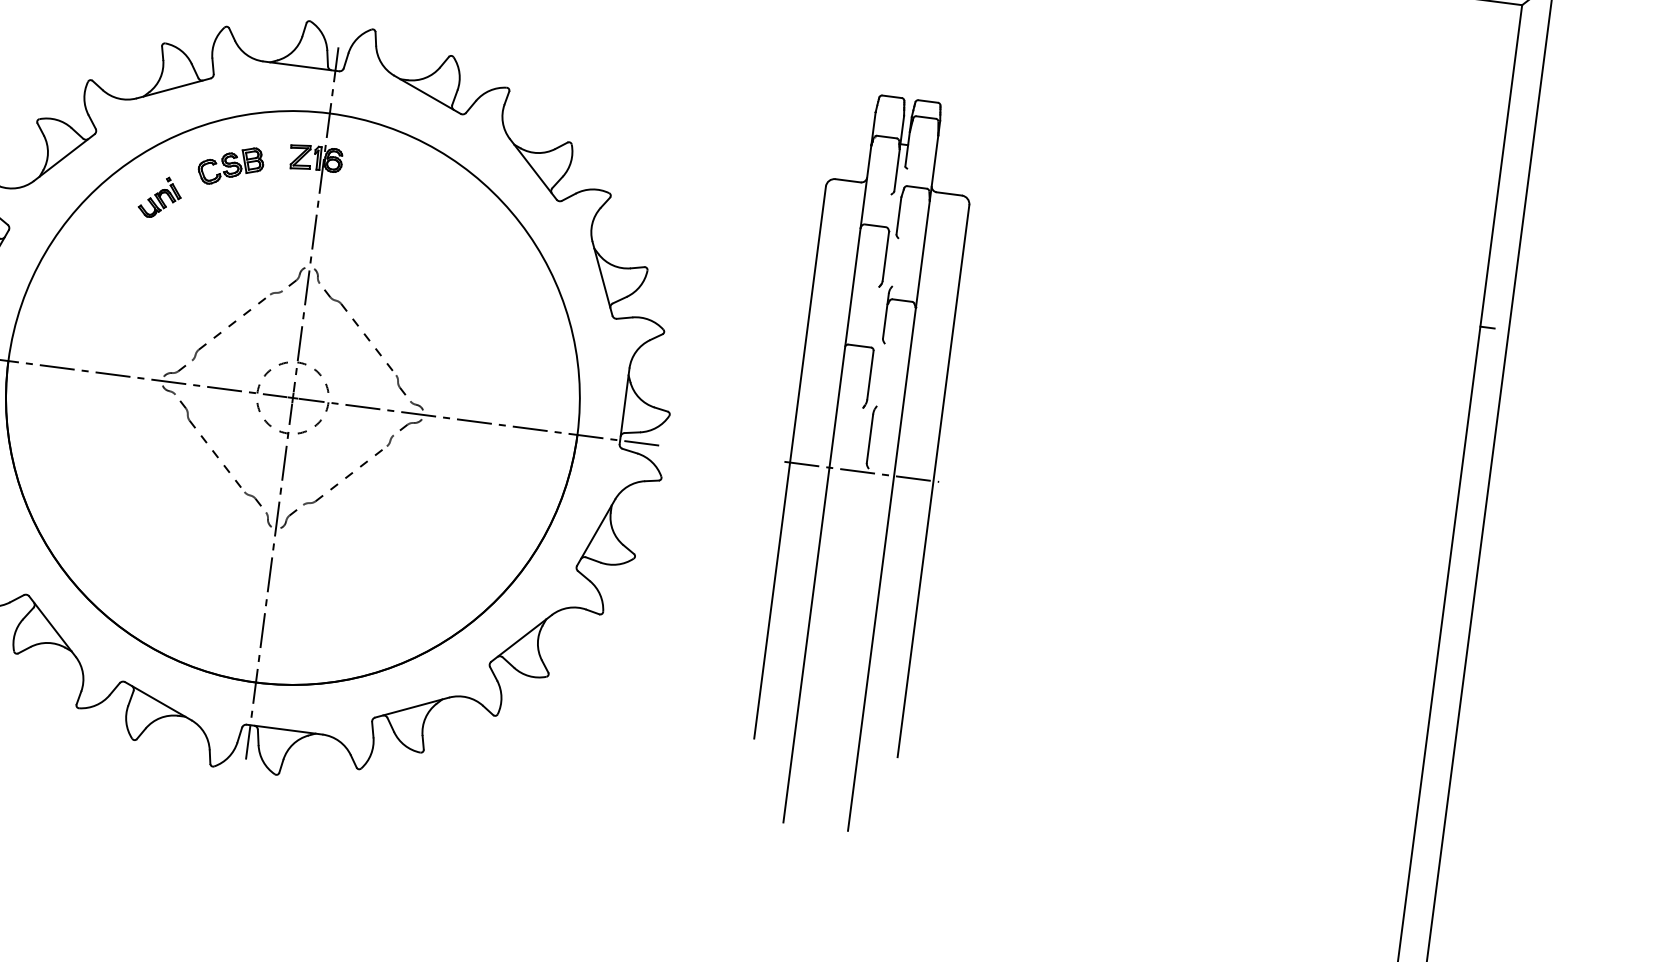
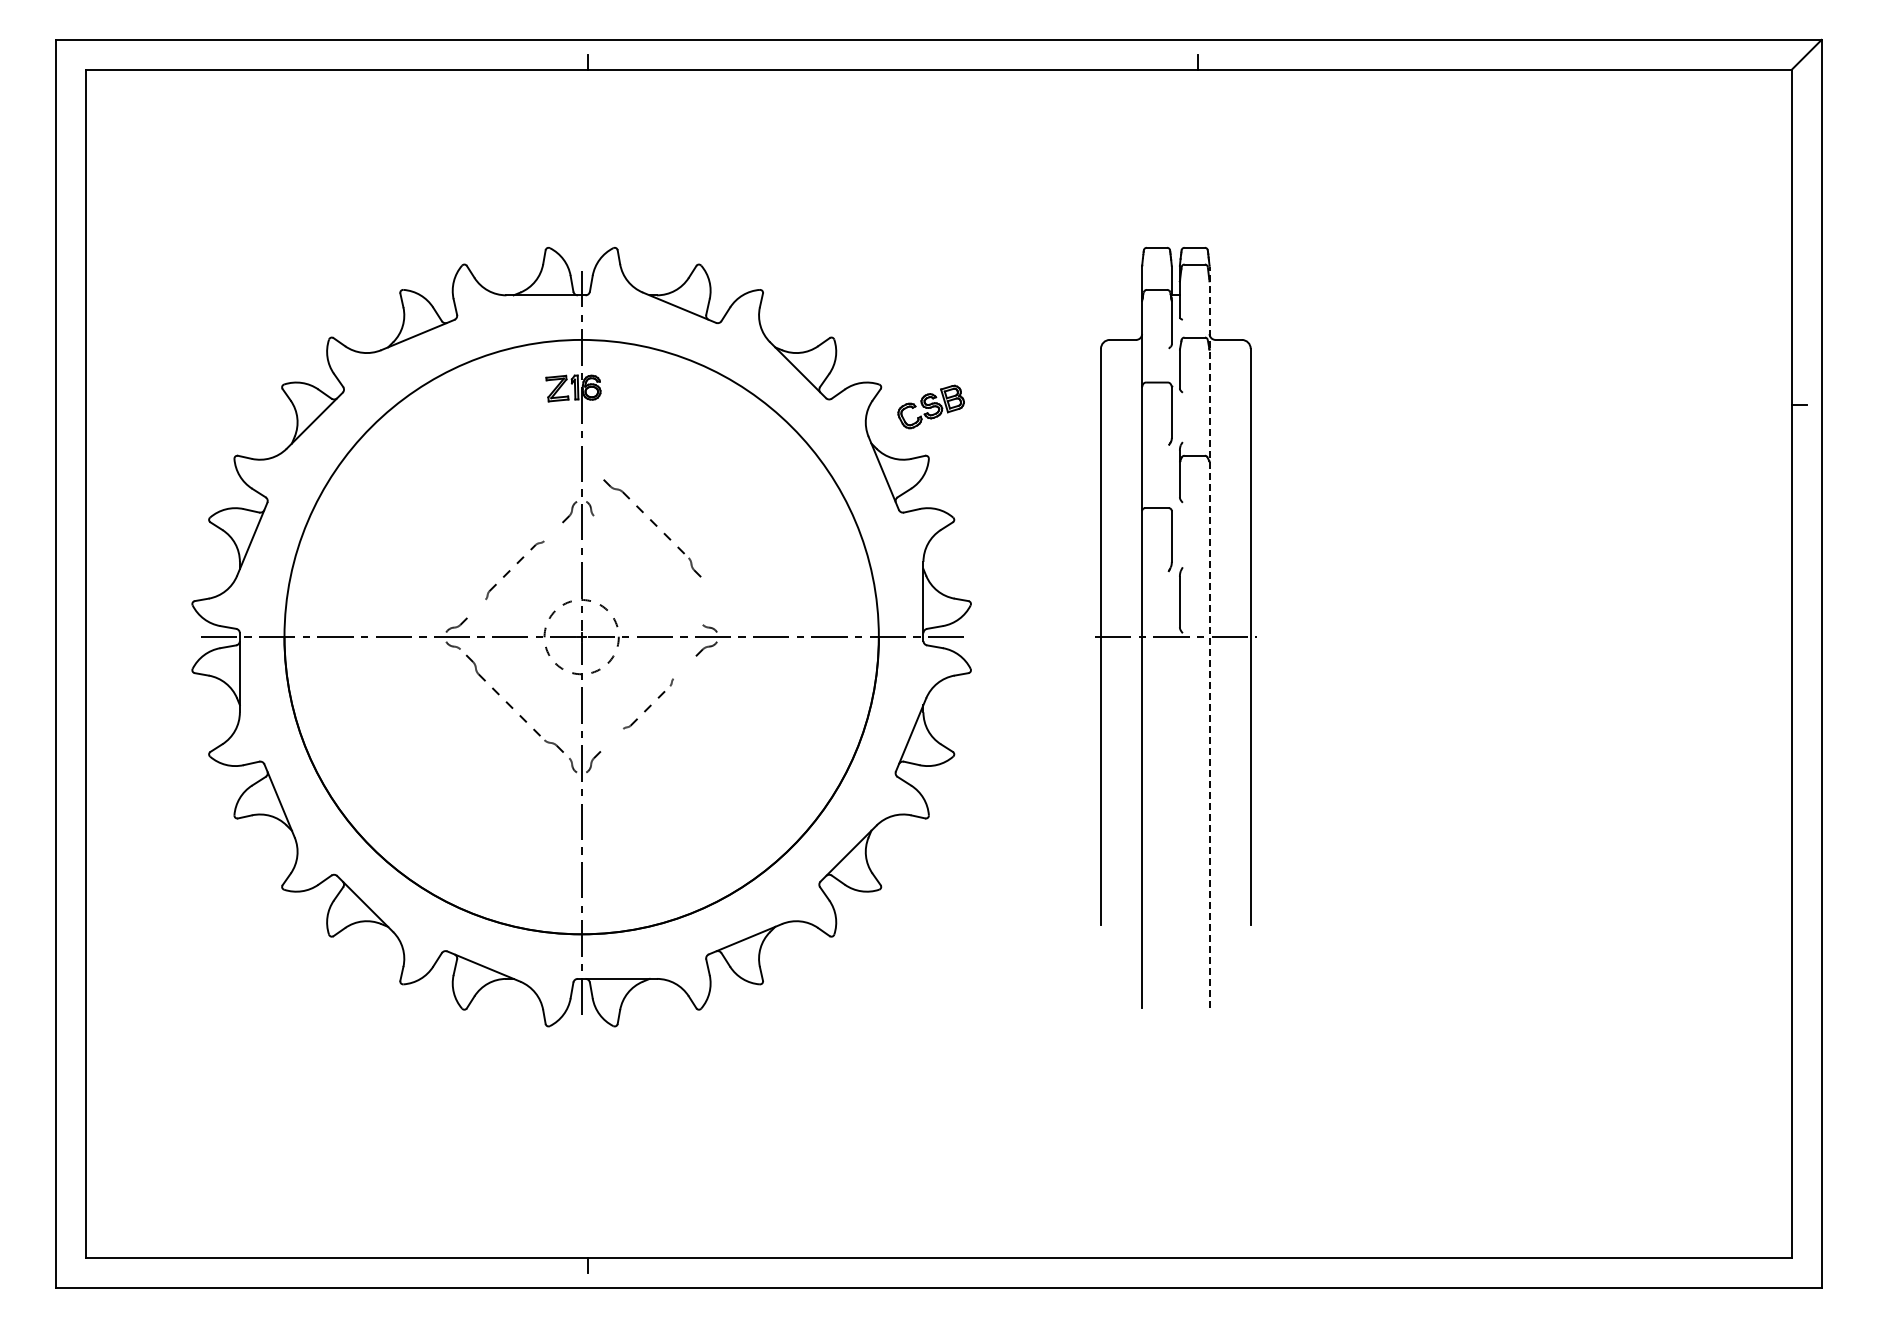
part: (230, 165) -> (930, 406), moved
part: (160, 197) -> (418, 448), removed
part: (236, 325) -> (514, 570), size x0.7
part: (365, 342) -> (652, 528), moved
part: (348, 469) -> (648, 703), size x0.6
line: (893, 476) -> (1209, 637), solid -> dashed

